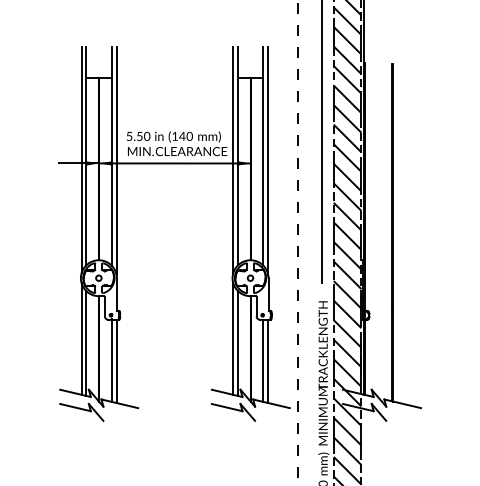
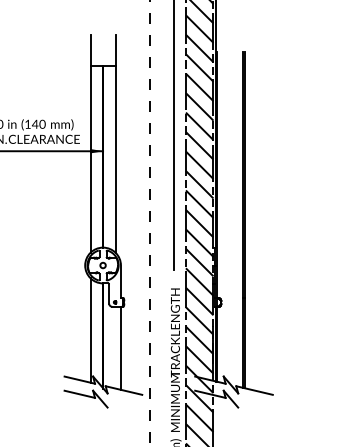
line: (233, 160) -> (86, 148), removed
line: (268, 161) -> (120, 149), removed
line: (233, 338) -> (86, 325), removed
line: (263, 360) -> (115, 347), removed

